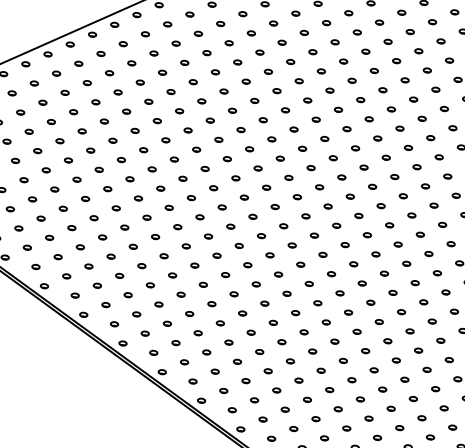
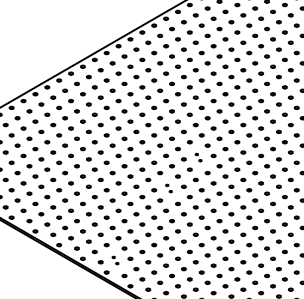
part: (345, 186) -> (198, 157), size x0.6
part: (286, 235) -> (168, 188), size x0.6
part: (180, 352) -> (115, 260), size x0.6

